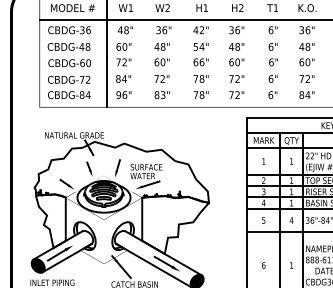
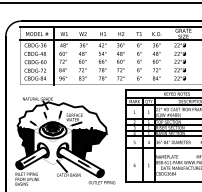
hatch: (49, 220) -> (25, 142), added
hatch: (173, 224) -> (88, 144), added

